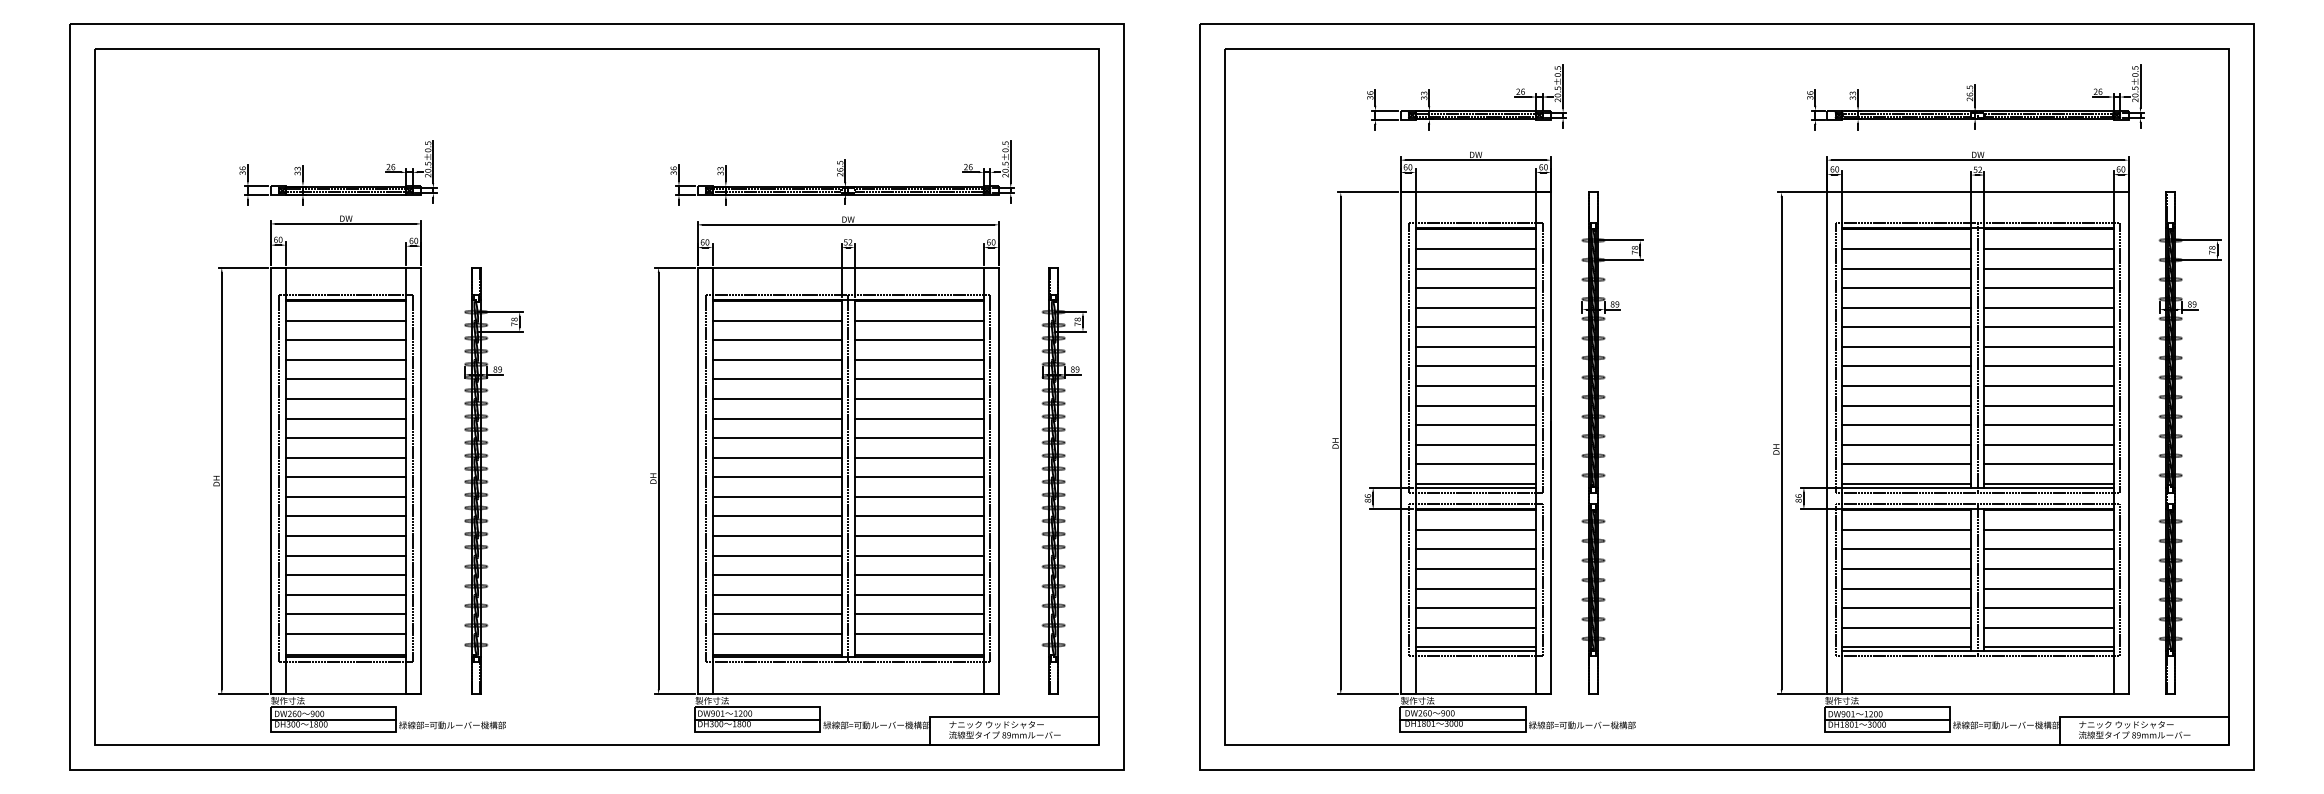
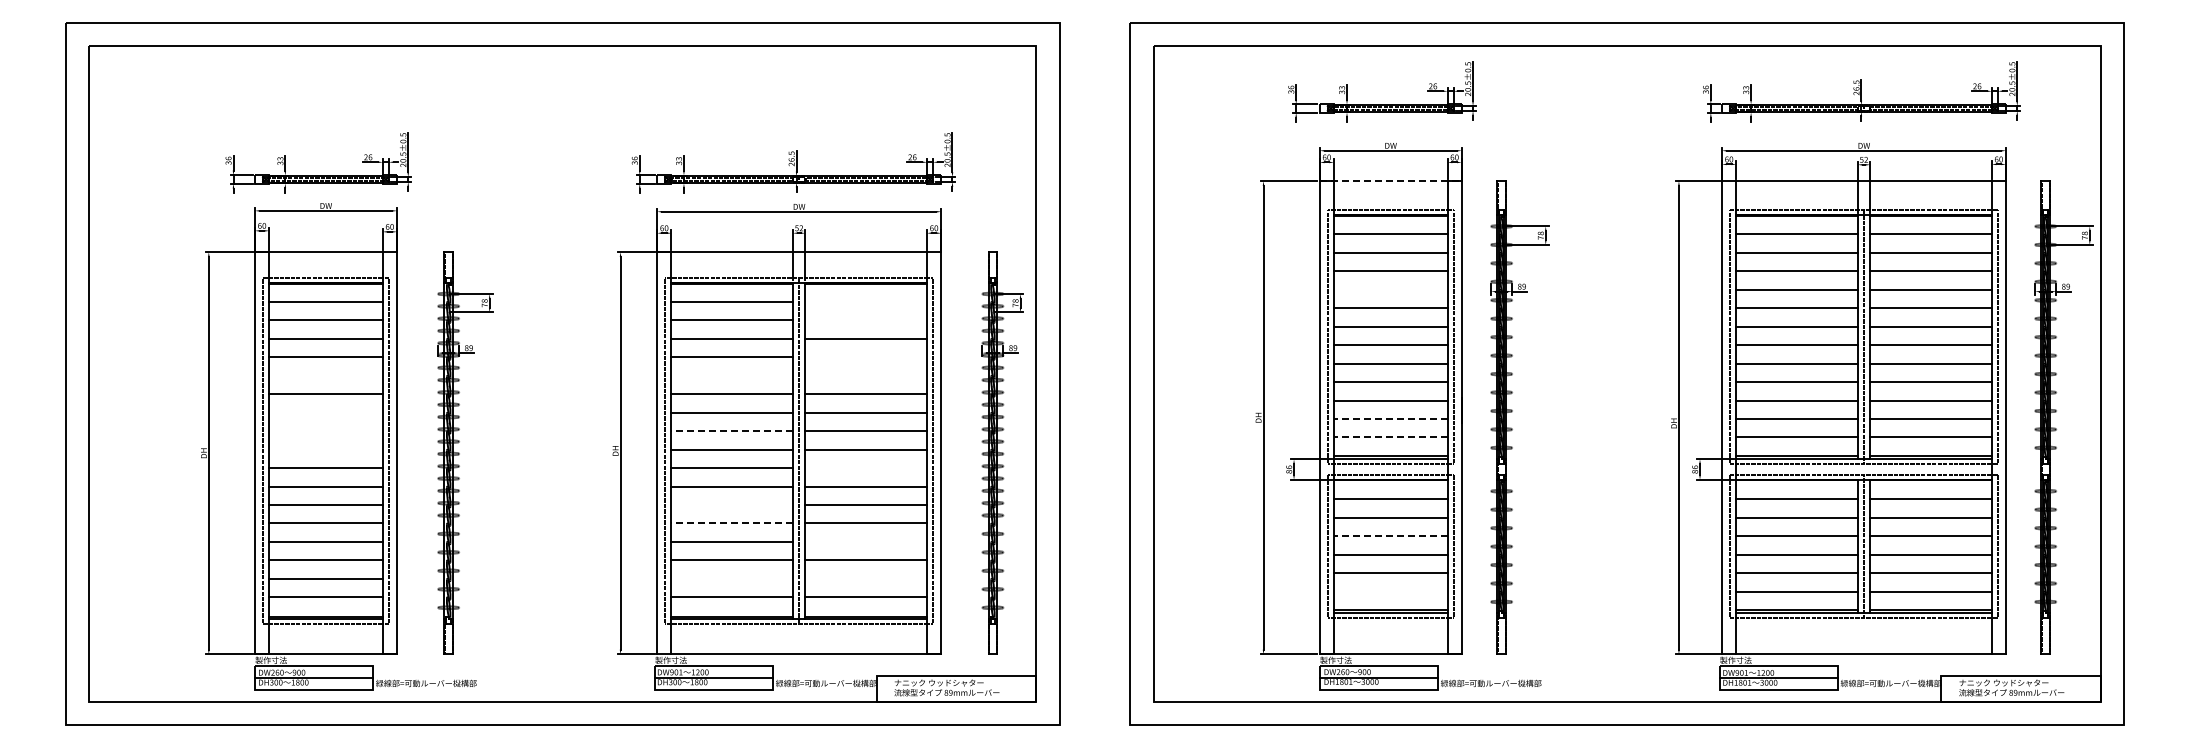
line: (1475, 192) -> (1390, 181), solid -> dashed
line: (1475, 307) -> (1390, 289), removed
line: (918, 321) -> (865, 302), removed
line: (918, 340) -> (865, 320), removed
line: (918, 379) -> (865, 357), removed
line: (345, 398) -> (325, 375), removed
line: (777, 398) -> (732, 375), removed
line: (918, 398) -> (865, 375), removed
line: (345, 437) -> (325, 412), removed
line: (1475, 445) -> (1390, 419), solid -> dashed
line: (345, 458) -> (325, 431), removed
line: (777, 458) -> (732, 431), solid -> dashed
line: (1475, 464) -> (1390, 437), solid -> dashed
line: (345, 477) -> (325, 449), removed
line: (918, 497) -> (865, 468), removed
line: (777, 536) -> (732, 505), removed
line: (777, 555) -> (732, 523), solid -> dashed
line: (1475, 569) -> (1390, 536), solid -> dashed
line: (918, 574) -> (865, 541), removed
line: (777, 613) -> (732, 578), removed
line: (918, 613) -> (865, 578), removed
line: (1475, 627) -> (1390, 591), removed

